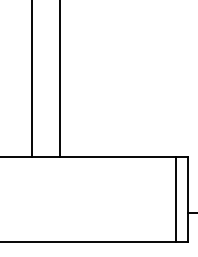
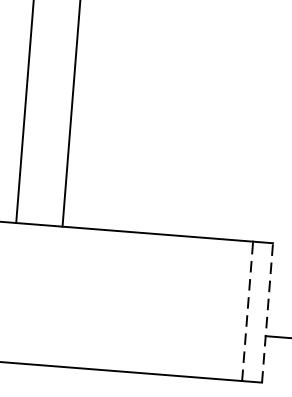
line: (176, 198) -> (248, 310), solid -> dashed
line: (188, 198) -> (267, 311), solid -> dashed

